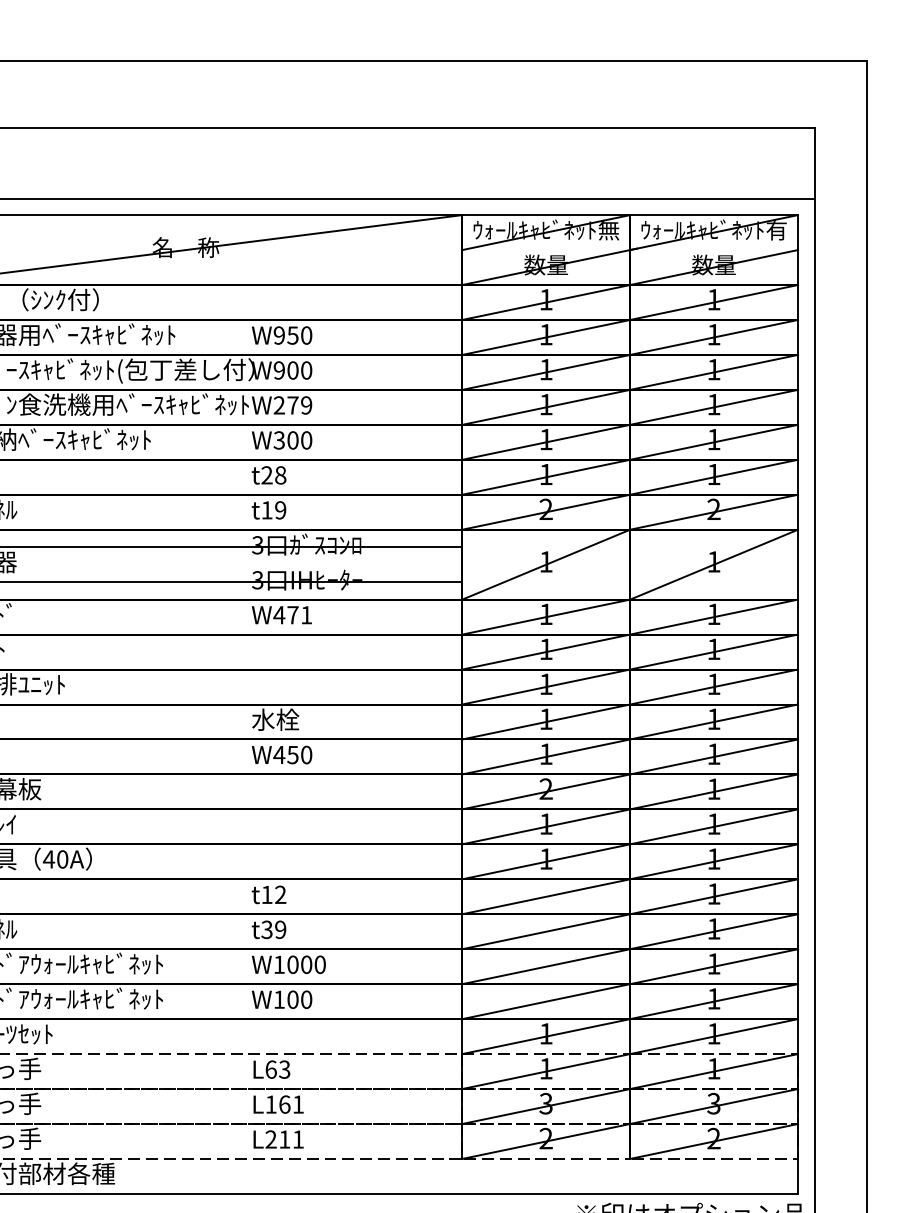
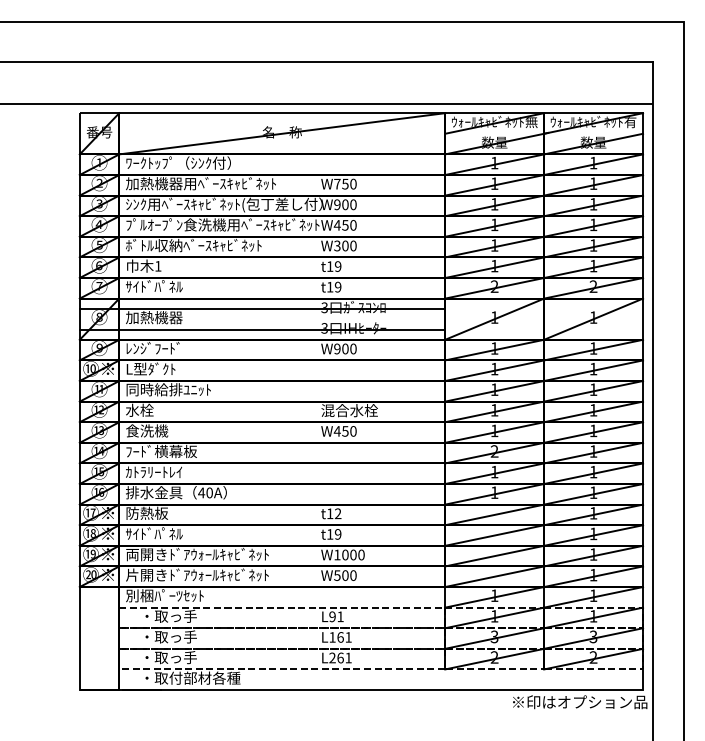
text: (279, 334) -> (337, 183), W950 -> W750
text: (291, 405) -> (344, 225), W279 -> W450
text: (272, 475) -> (333, 266), t28 -> t19
text: (291, 614) -> (344, 348), W471 -> W900
text: (299, 719) -> (349, 410), 水栓 -> 混合水栓
text: (265, 929) -> (329, 534), t39 -> t19
text: (279, 999) -> (337, 575), W100 -> W500
text: (277, 1069) -> (336, 616), L63 -> L91
text: (284, 1138) -> (340, 657), L211 -> L261

